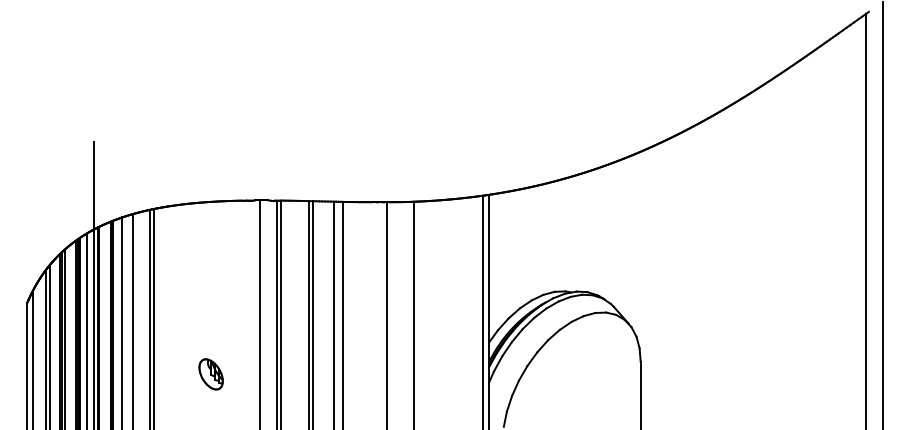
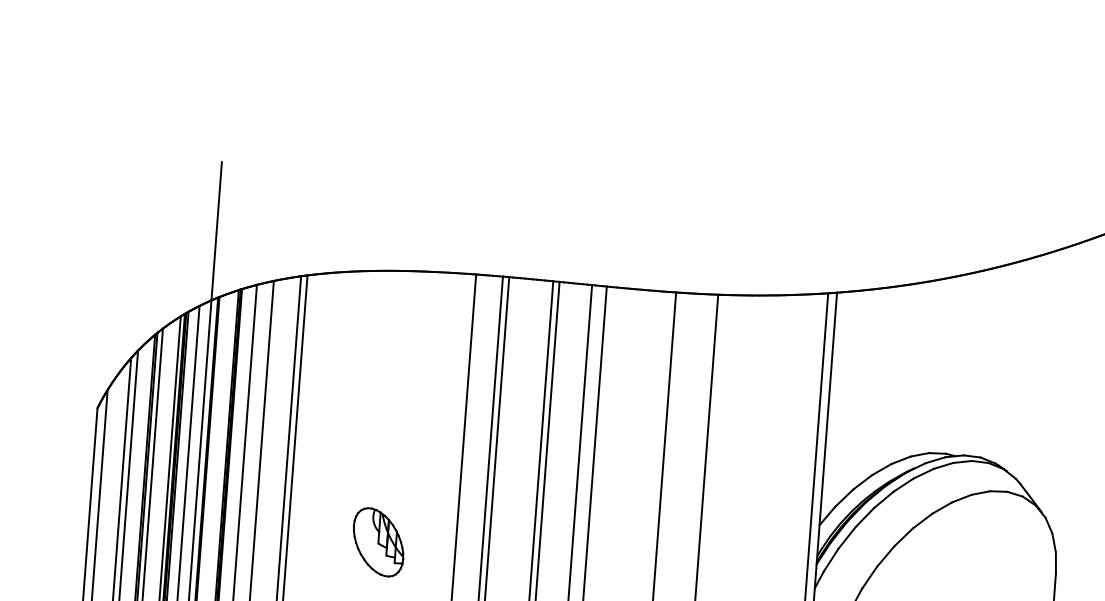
part: (210, 374) -> (377, 542), size x1.4

